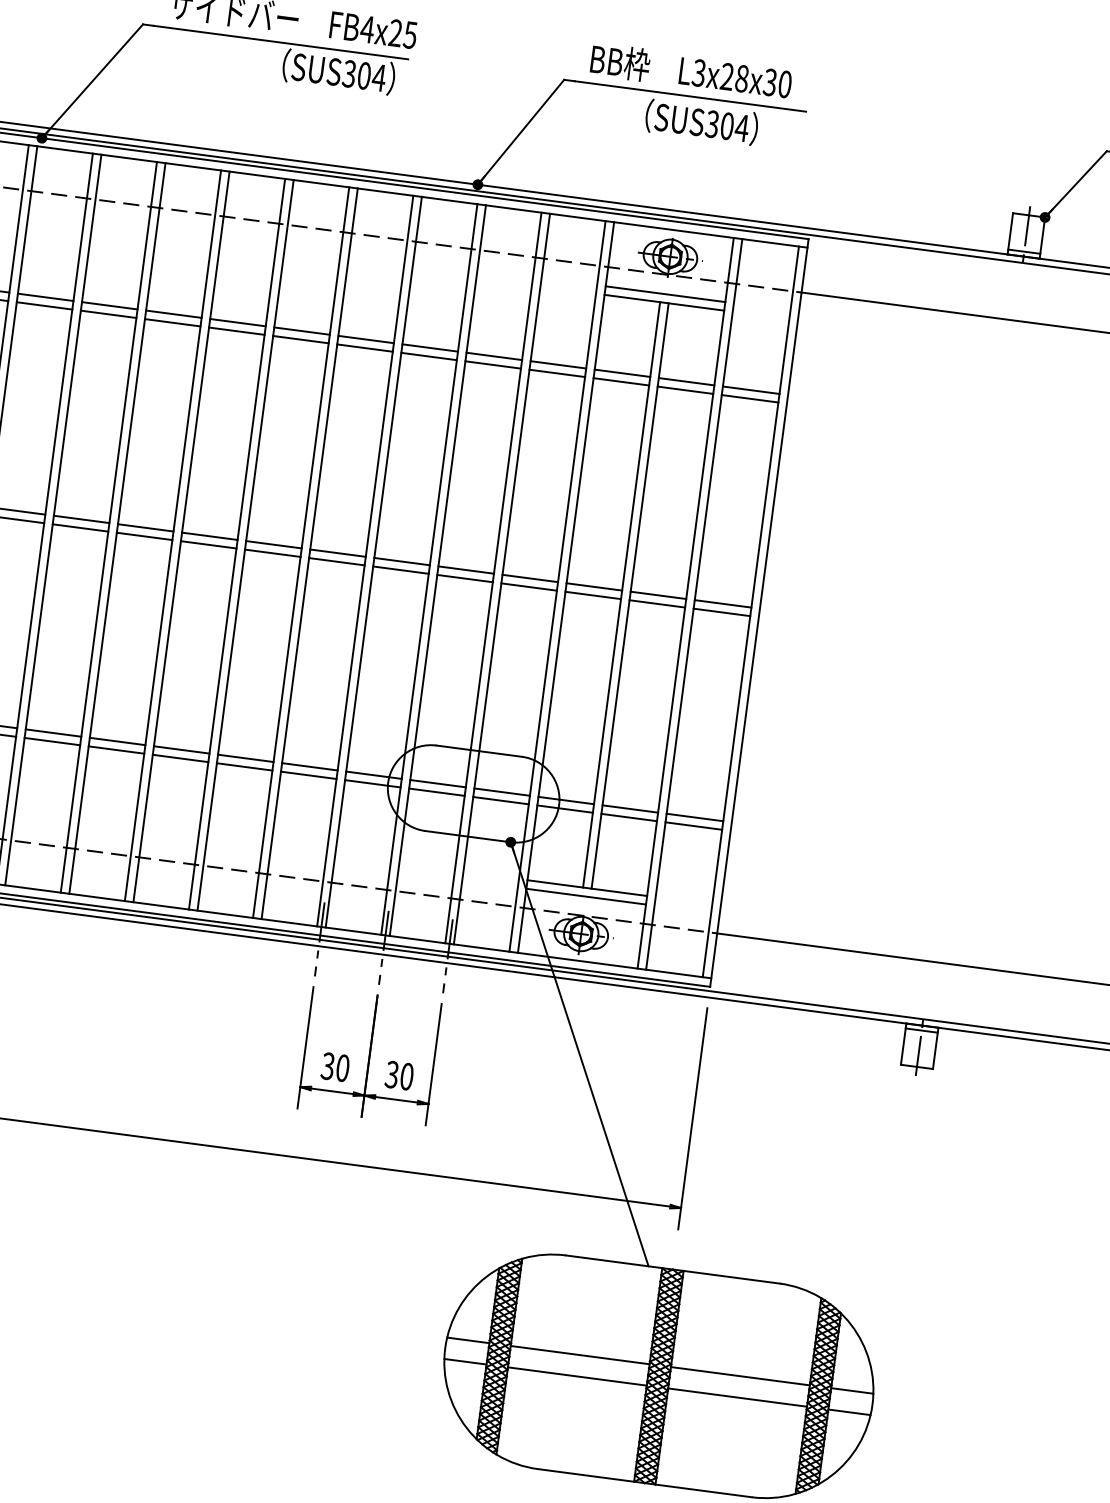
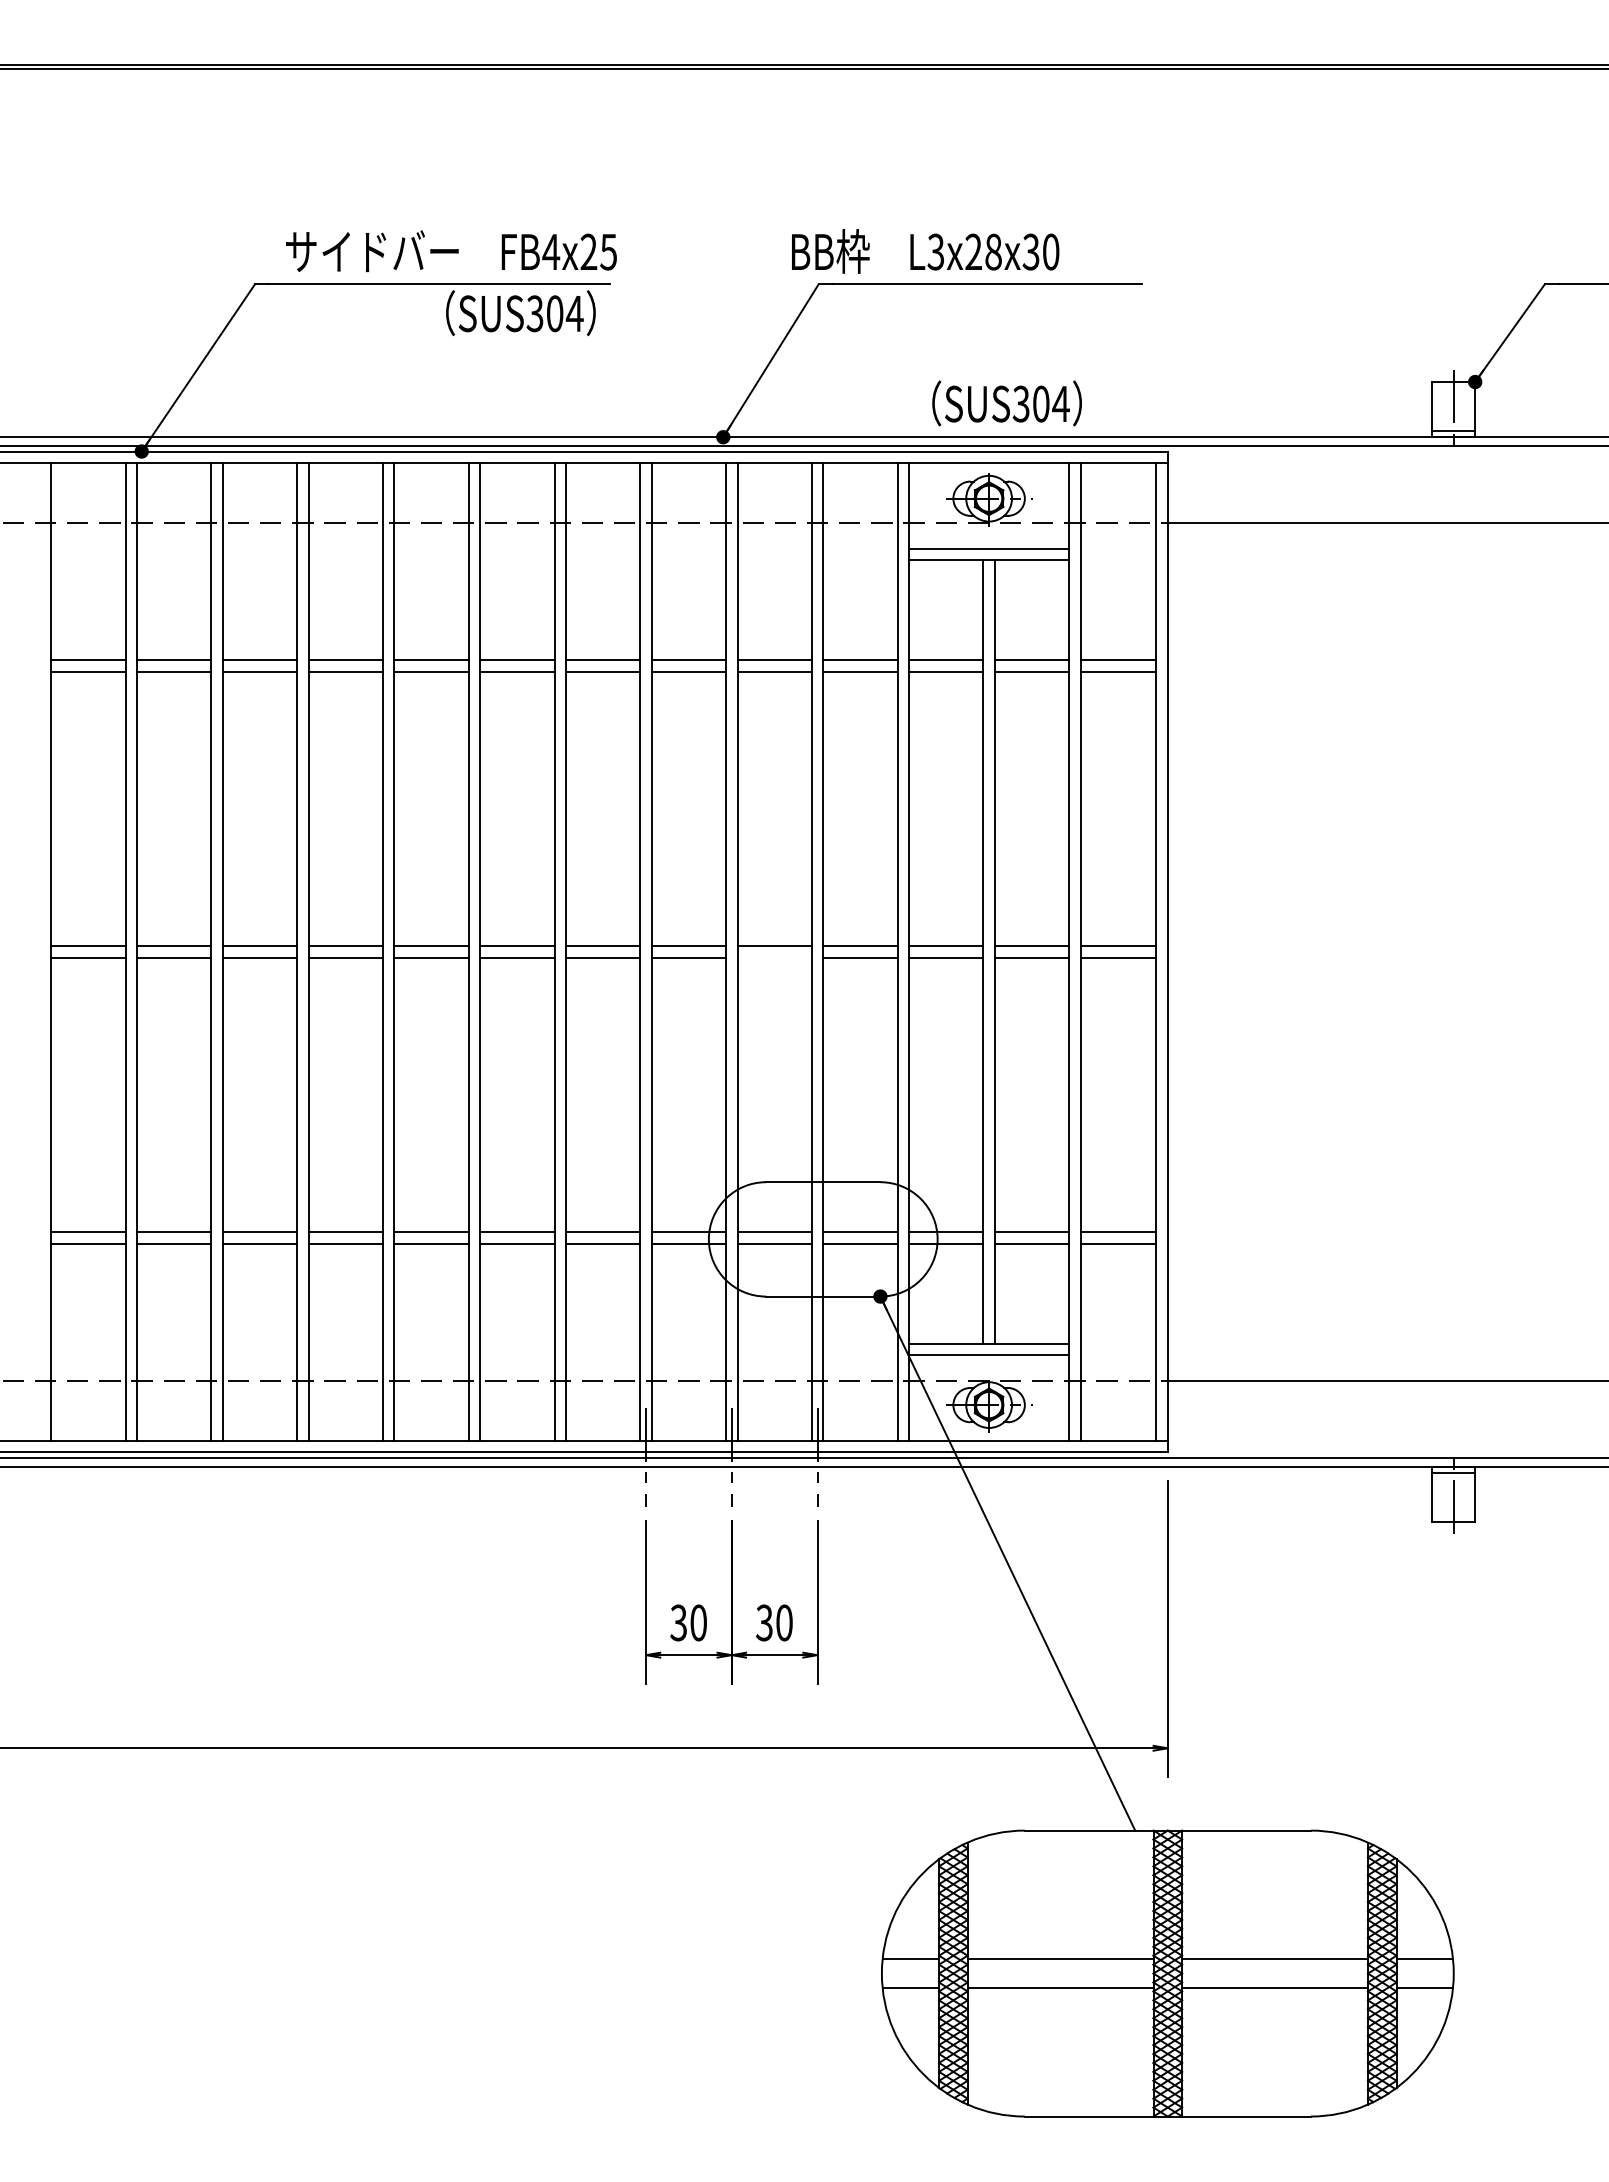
text: (691, 71) -> (925, 251), moved
text: (701, 122) -> (1006, 403), moved
line: (464, 578) -> (774, 957), removed

